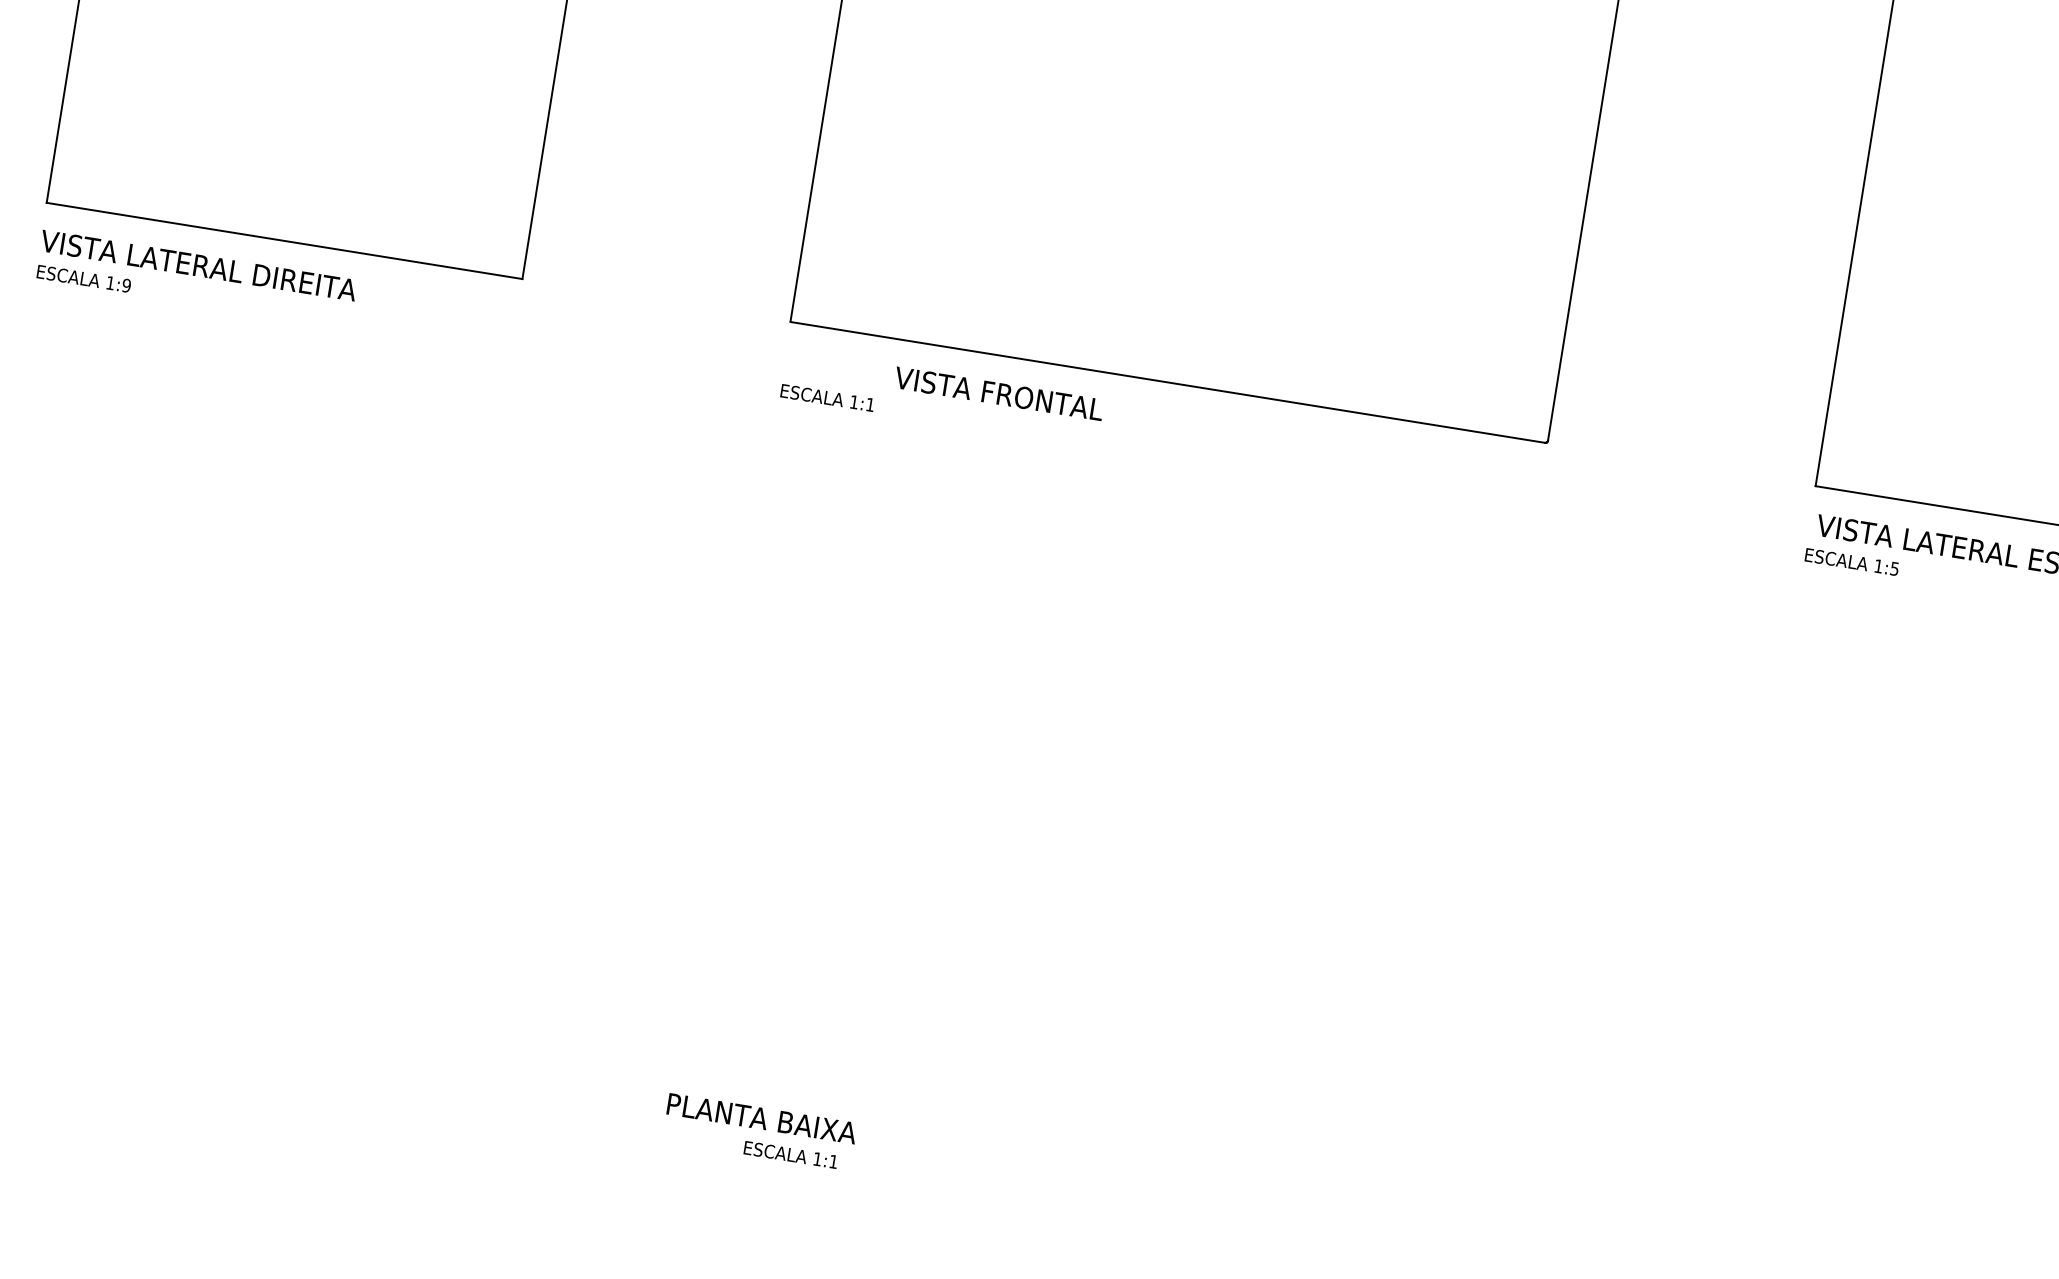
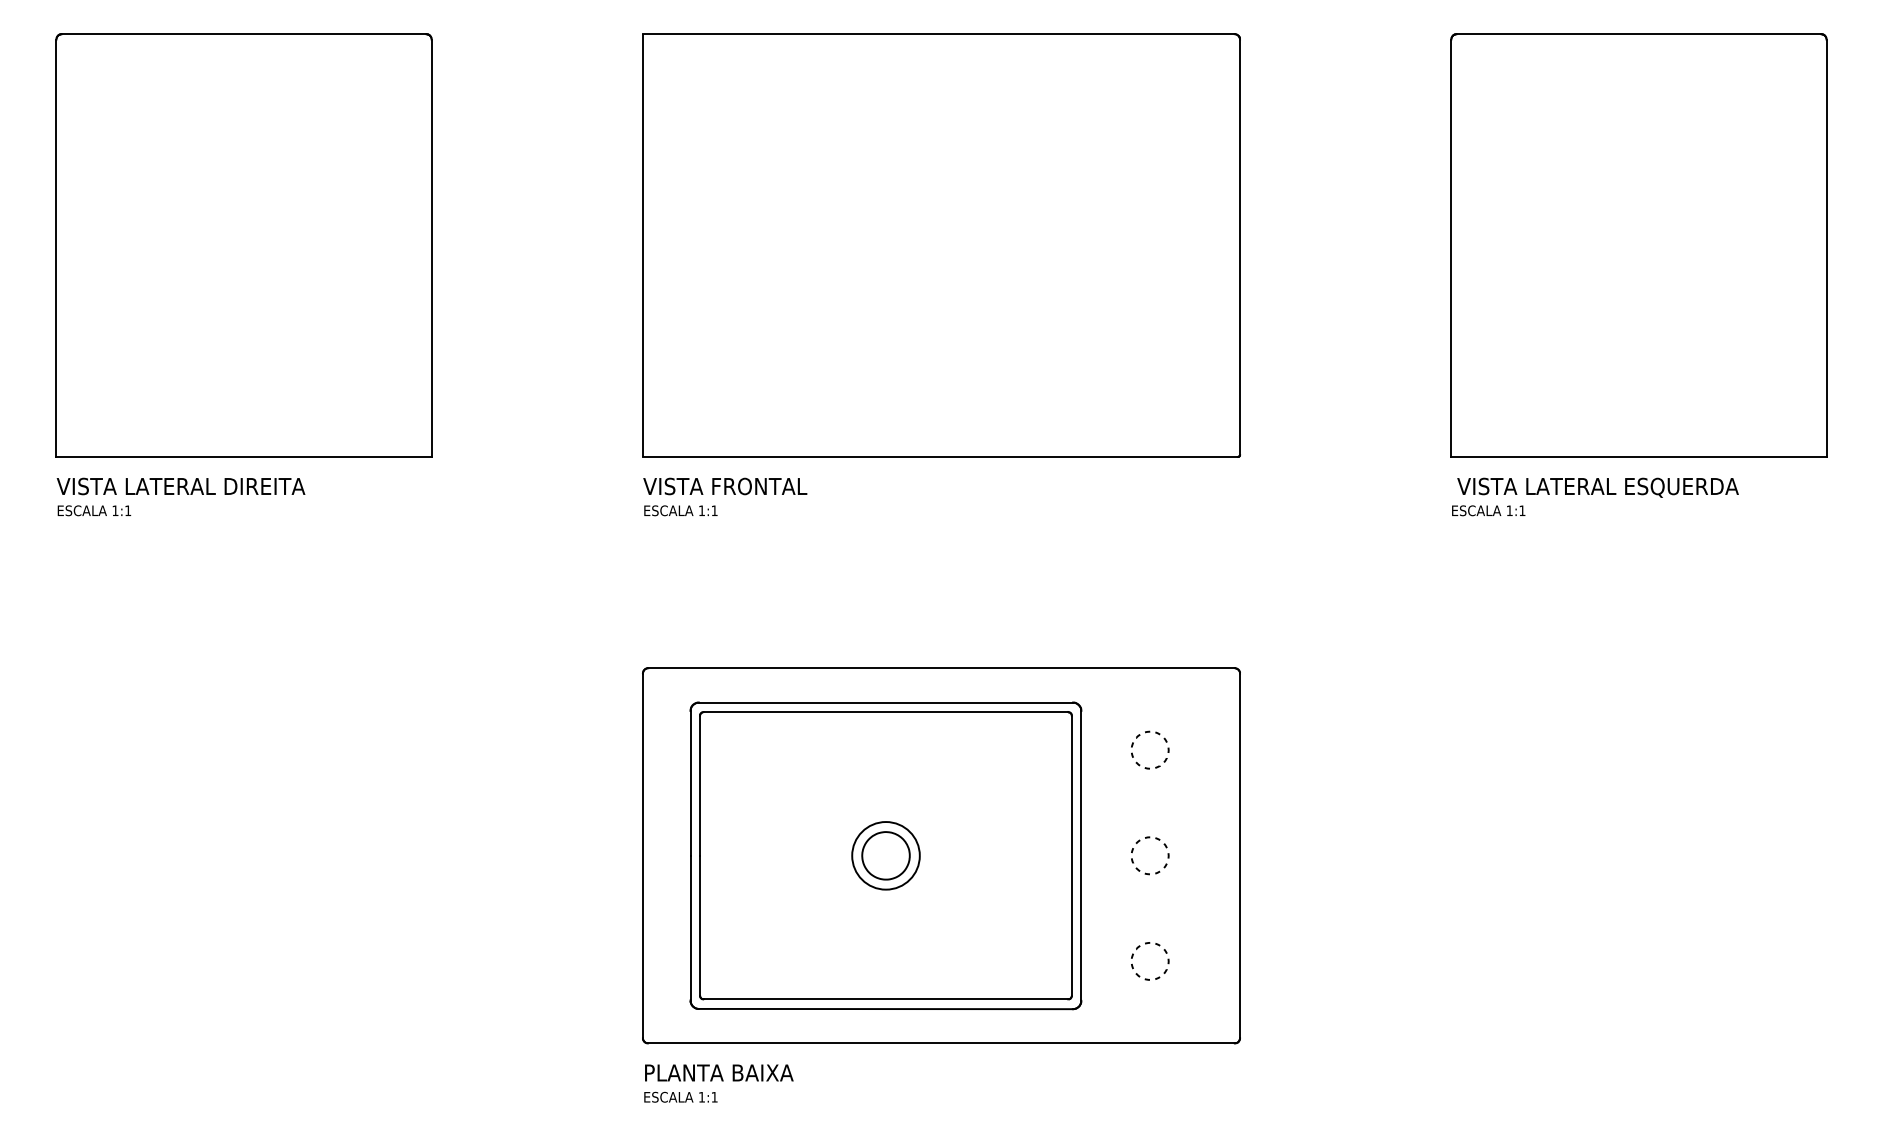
text: (127, 285) -> (128, 510), 1:9 -> 1:1
text: (999, 393) -> (725, 486), moved
text: (1894, 568) -> (1522, 510), 1:5 -> 1:1
part: (1088, 888) -> (941, 855), added
text: (790, 1153) -> (680, 1096), moved

